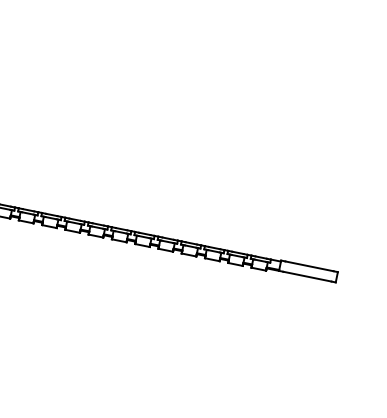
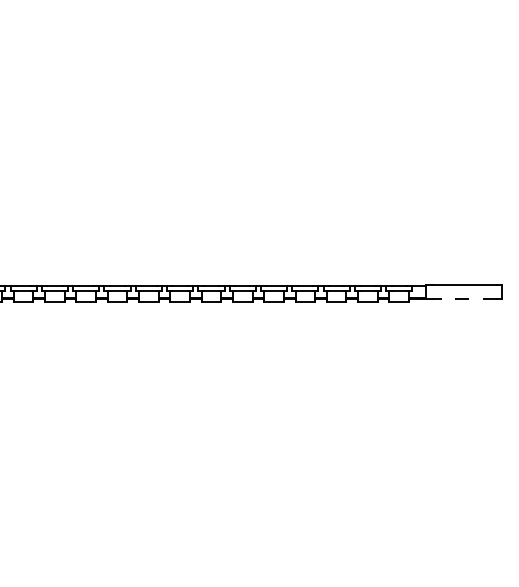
line: (307, 276) -> (463, 298), solid -> dashed

